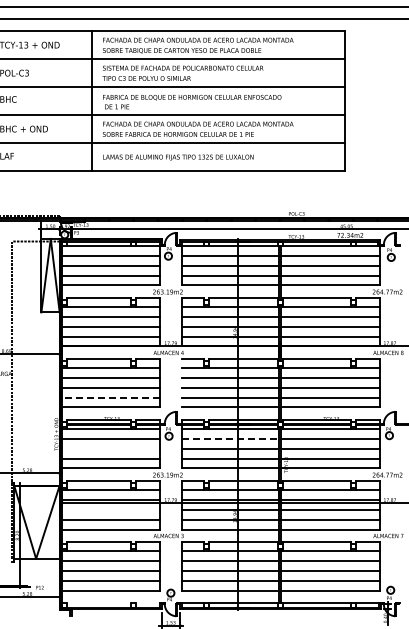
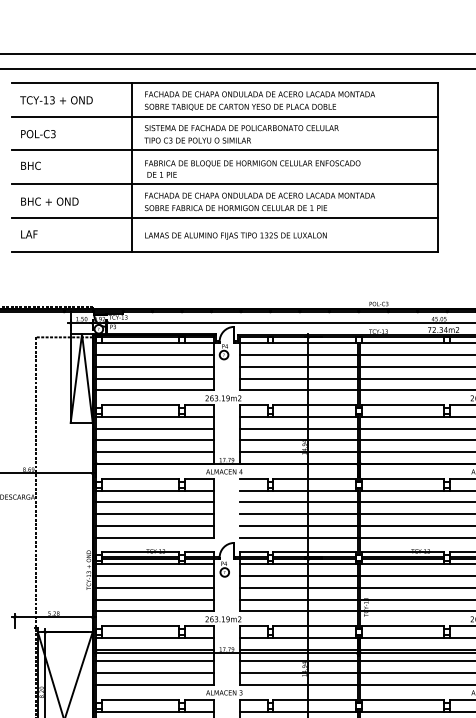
line: (111, 397) -> (155, 525), dashed -> solid
line: (230, 439) -> (298, 576), dashed -> solid
line: (110, 448) -> (154, 587), added
line: (110, 509) -> (154, 660), added

